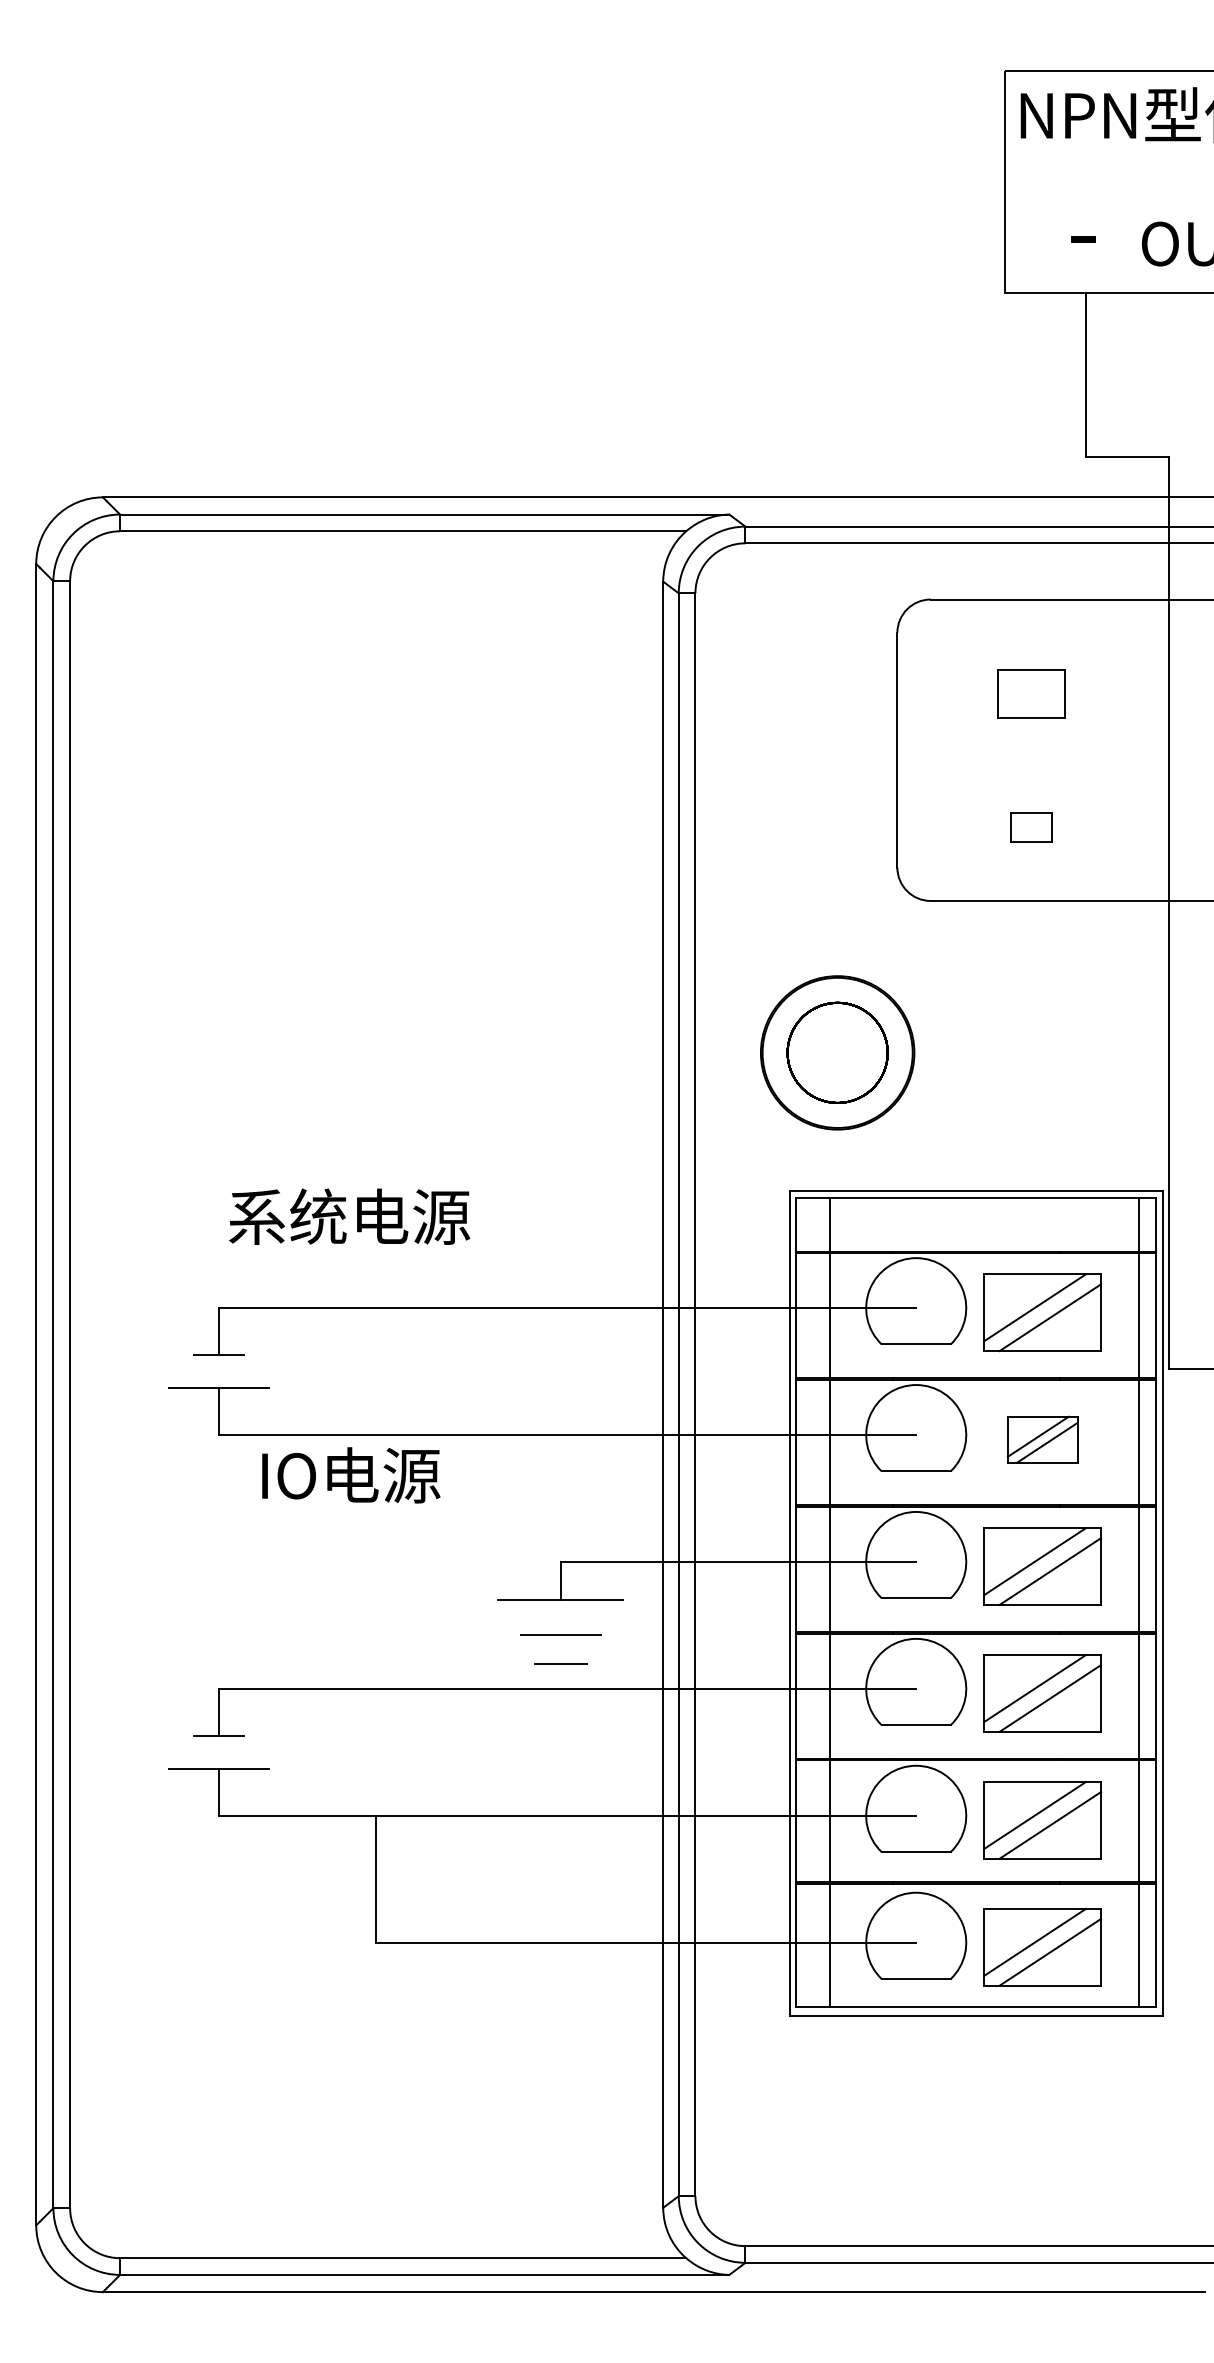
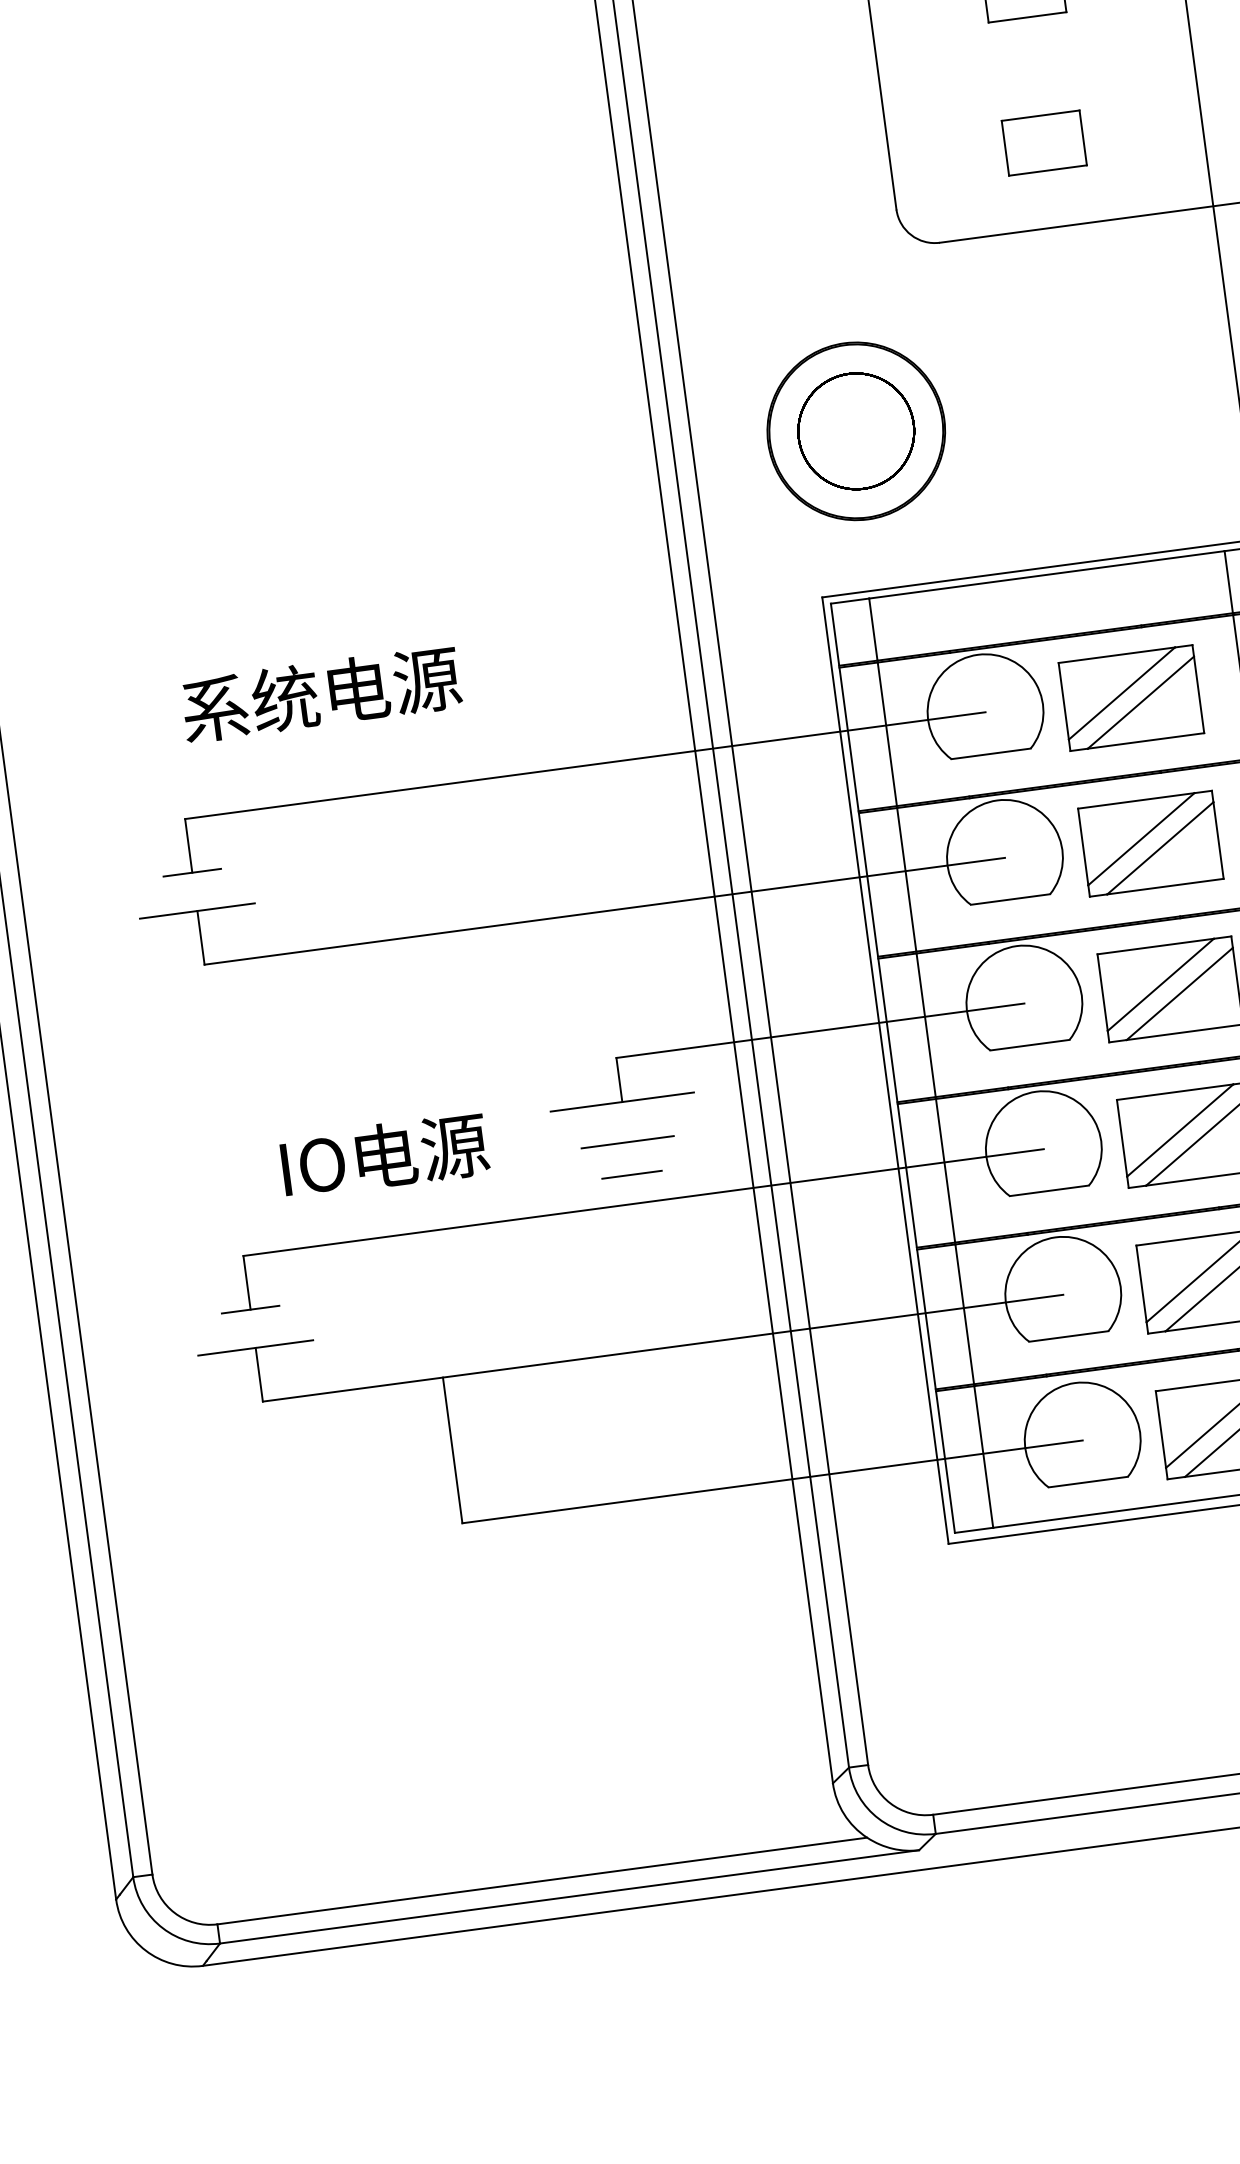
part: (1031, 827) -> (1044, 143), size x1.67
part: (1042, 1439) -> (1150, 843), size x1.67
text: (351, 1475) -> (385, 1155), moved

